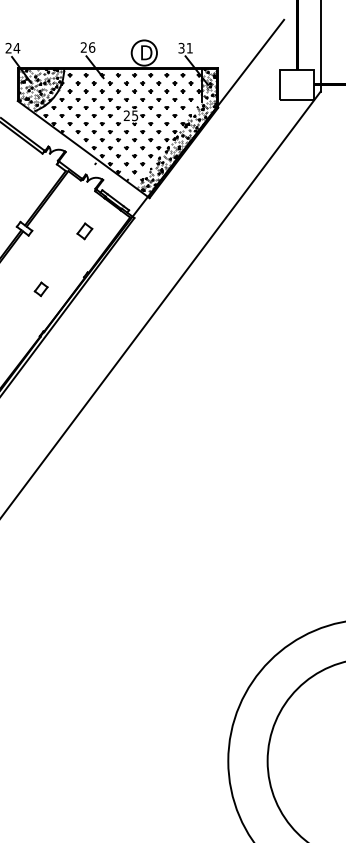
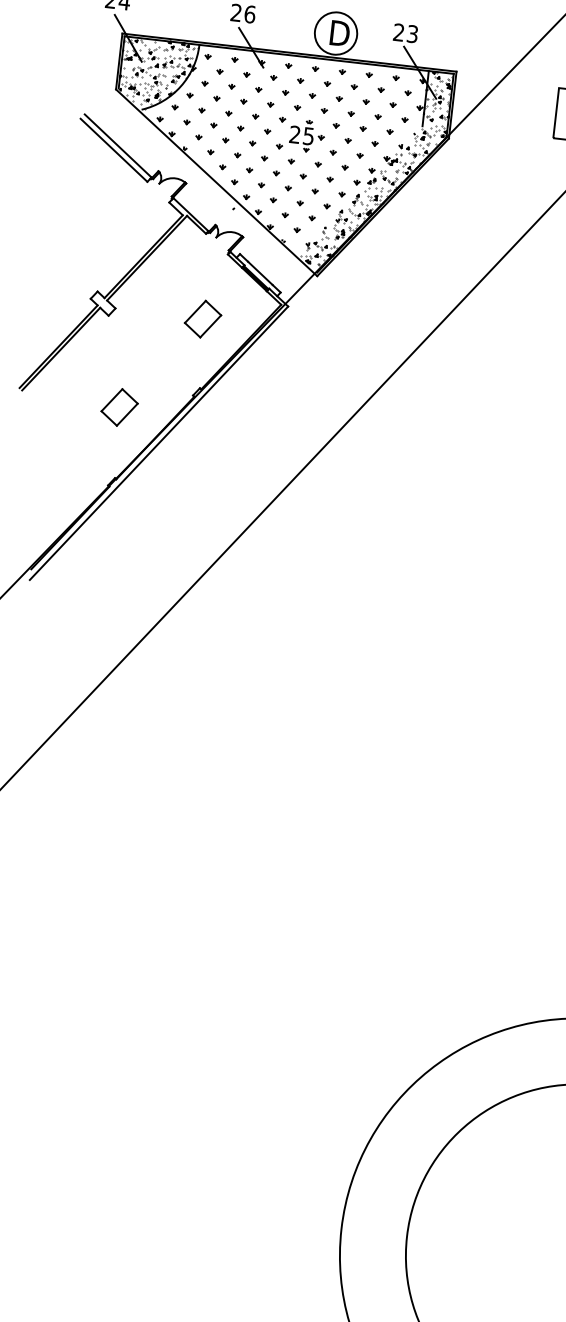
text: (185, 47) -> (405, 32), 31 -> 23
part: (84, 231) -> (202, 319), size x1.43
part: (40, 289) -> (118, 407), size x1.67

